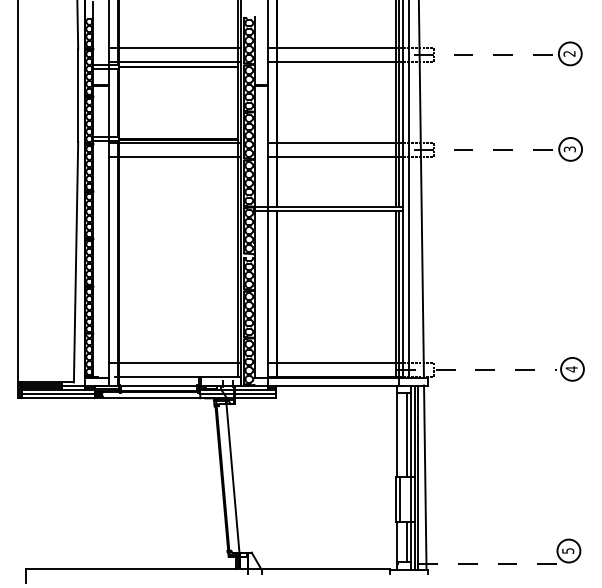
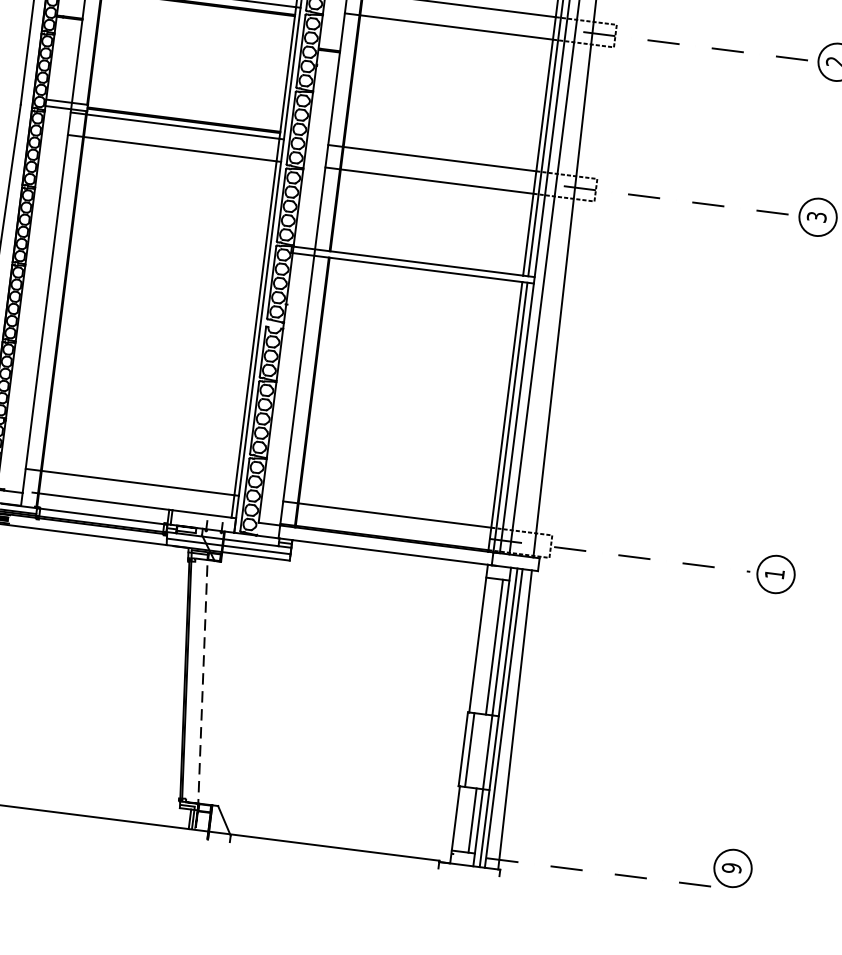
text: (571, 369) -> (774, 574), 4 -> 1
line: (232, 477) -> (202, 680), solid -> dashed
text: (567, 550) -> (730, 867), 5 -> 9

